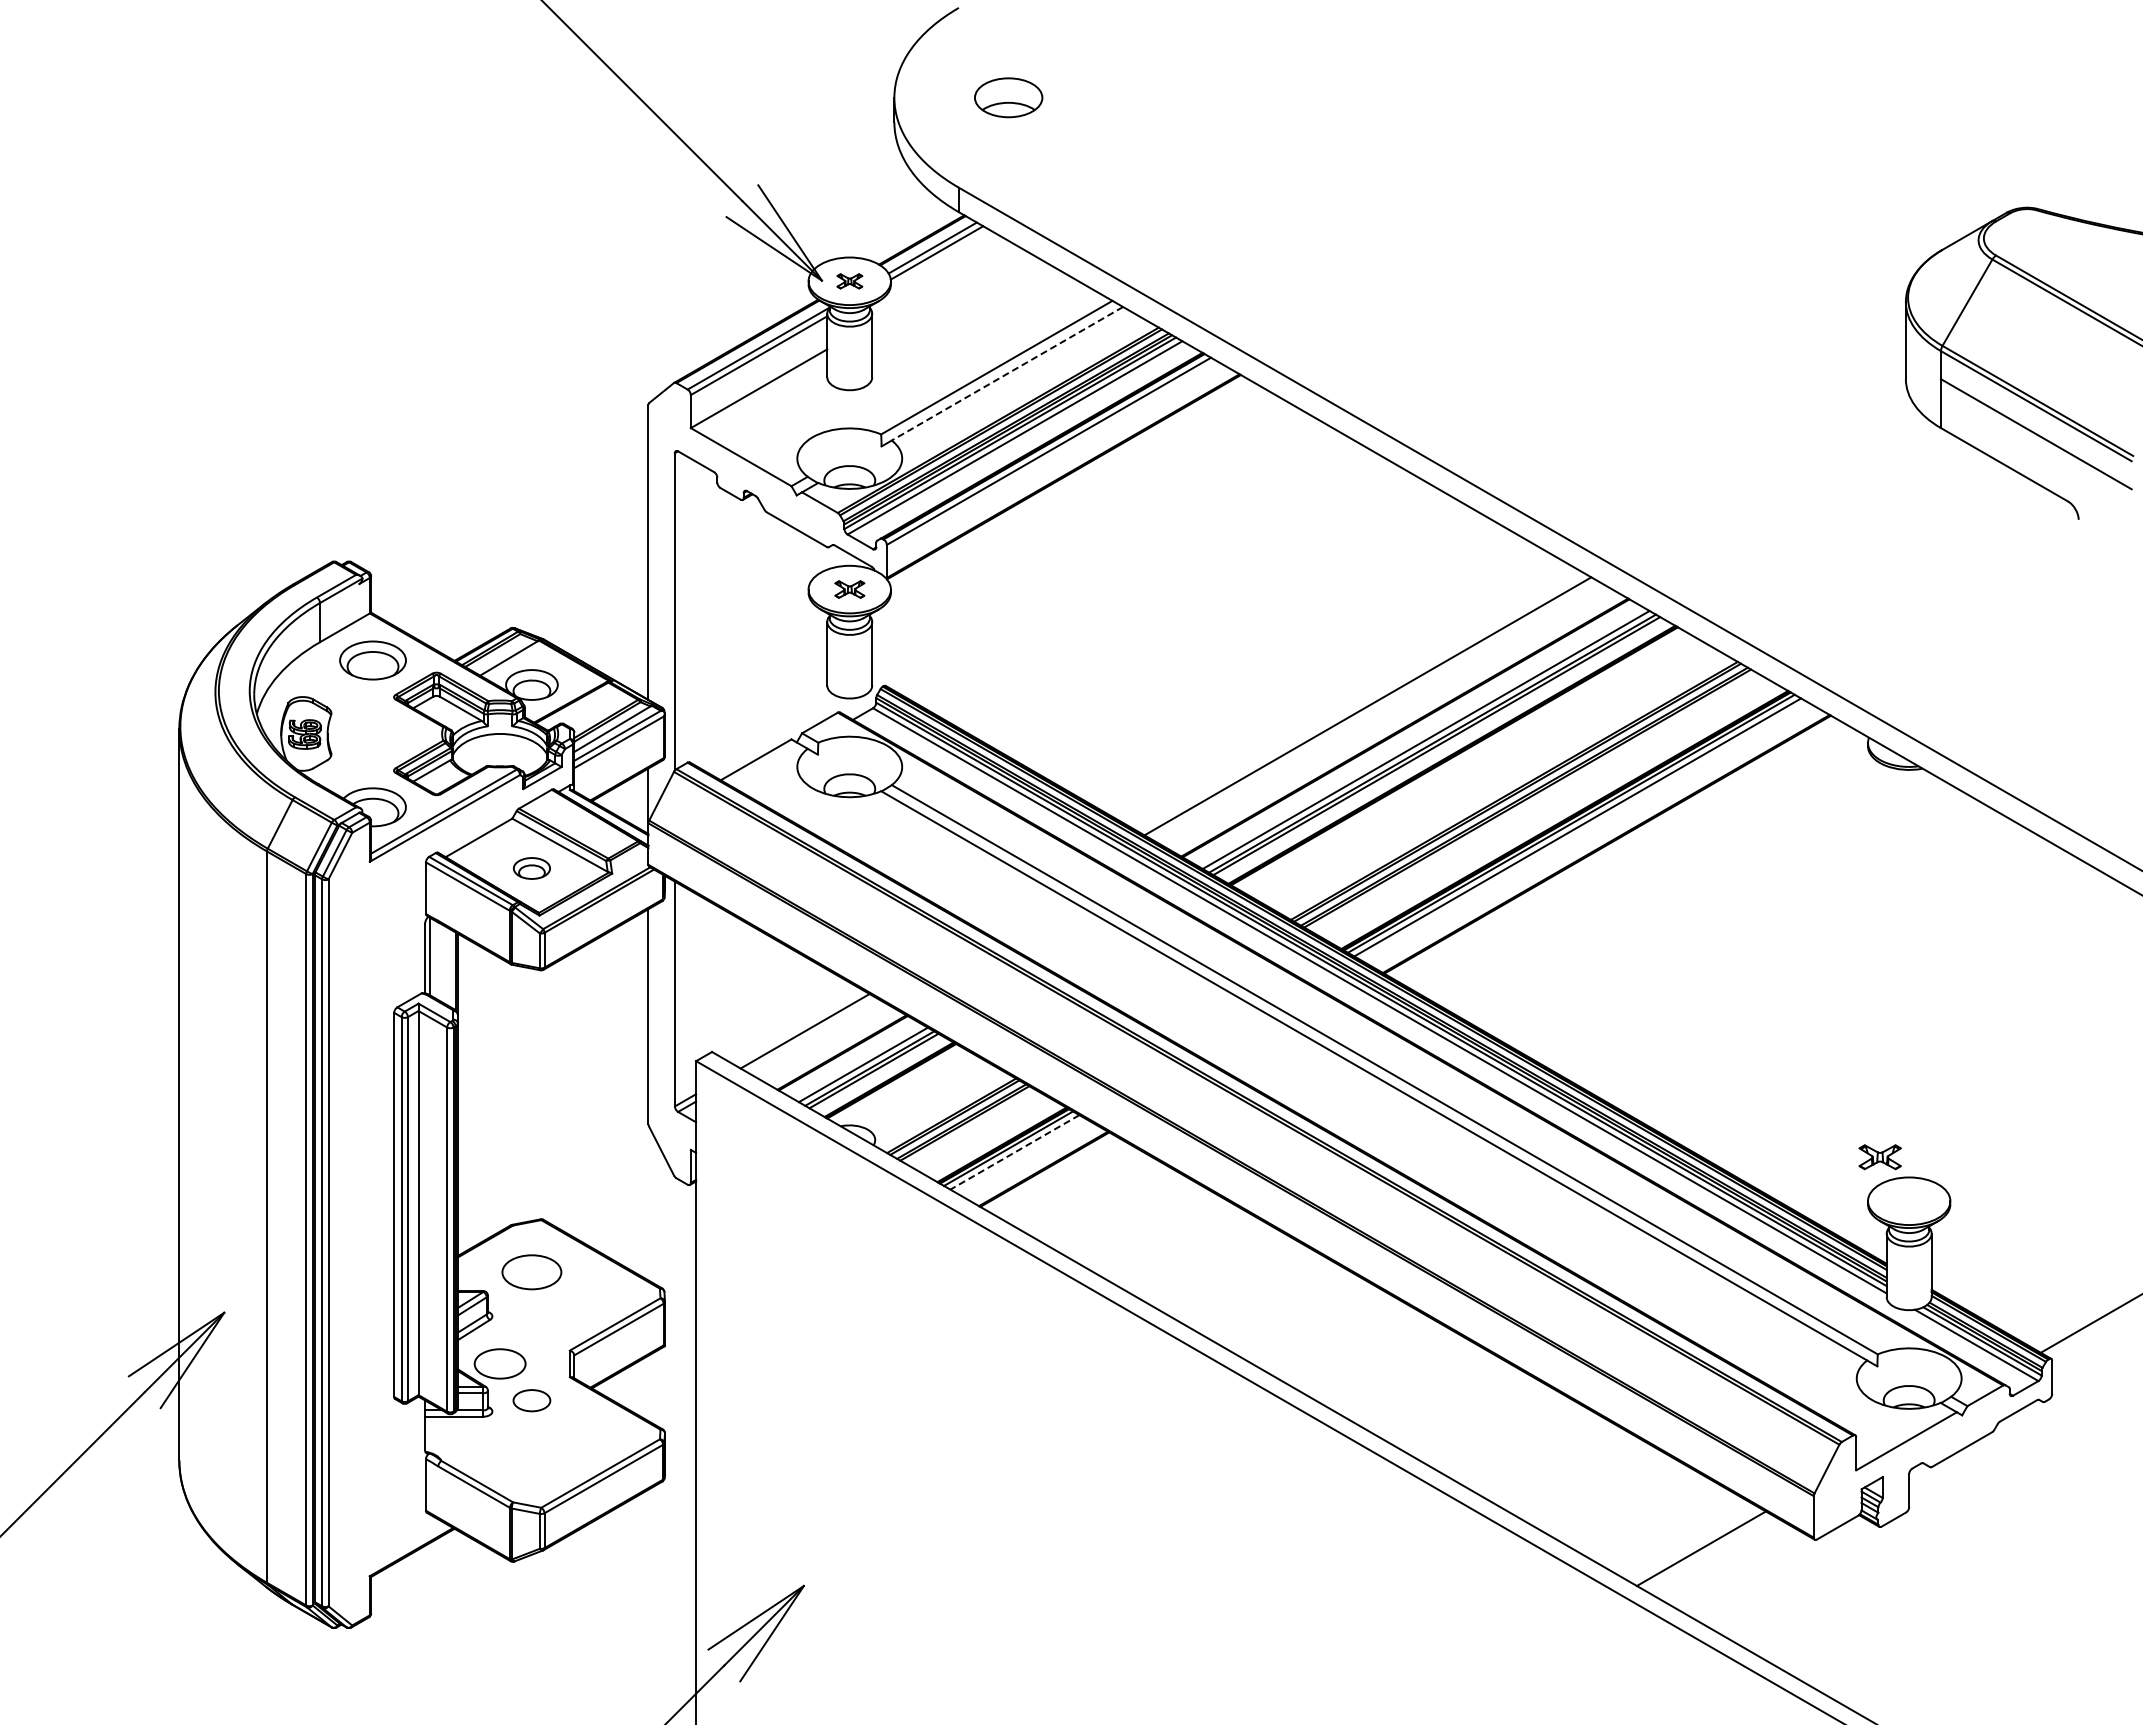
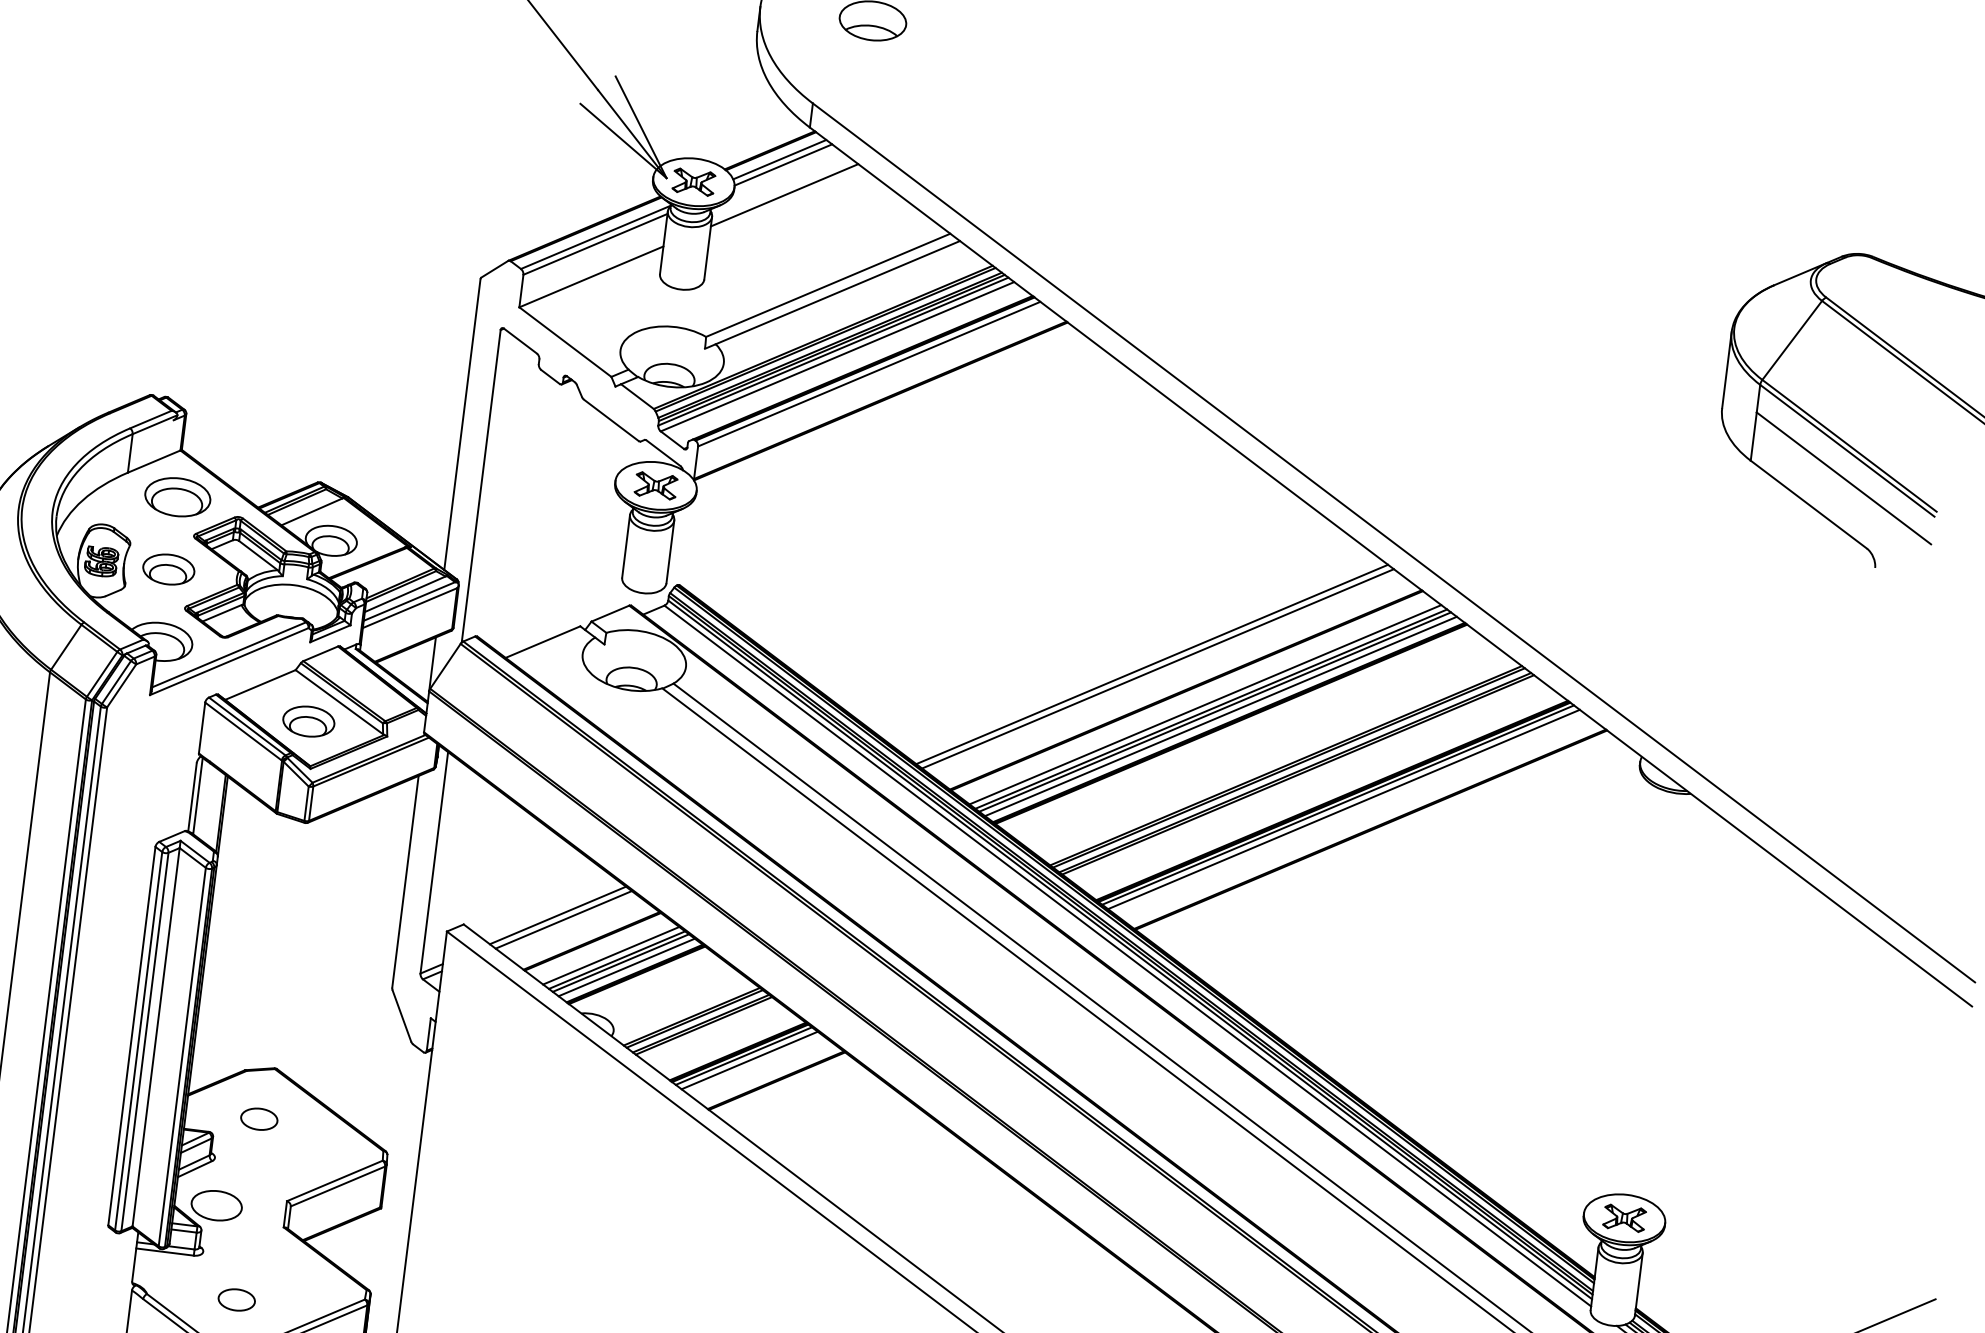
part: (849, 281) -> (693, 182), size x1.67
line: (941, 282) -> (784, 194), added
line: (1007, 373) -> (837, 292), dashed -> solid
part: (849, 589) -> (655, 485), size x1.43
line: (1373, 710) -> (1157, 669), added
part: (372, 733) -> (168, 569), added
line: (1442, 749) -> (1220, 716), added
part: (531, 868) -> (308, 721), size x1.43
line: (811, 1034) -> (563, 919), added
line: (879, 1074) -> (625, 967), added
line: (1014, 1152) -> (749, 1060), dashed -> solid
part: (1879, 1157) -> (1623, 1218), moved
part: (531, 1271) -> (258, 1118), size x0.62
part: (531, 1400) -> (236, 1299), moved

